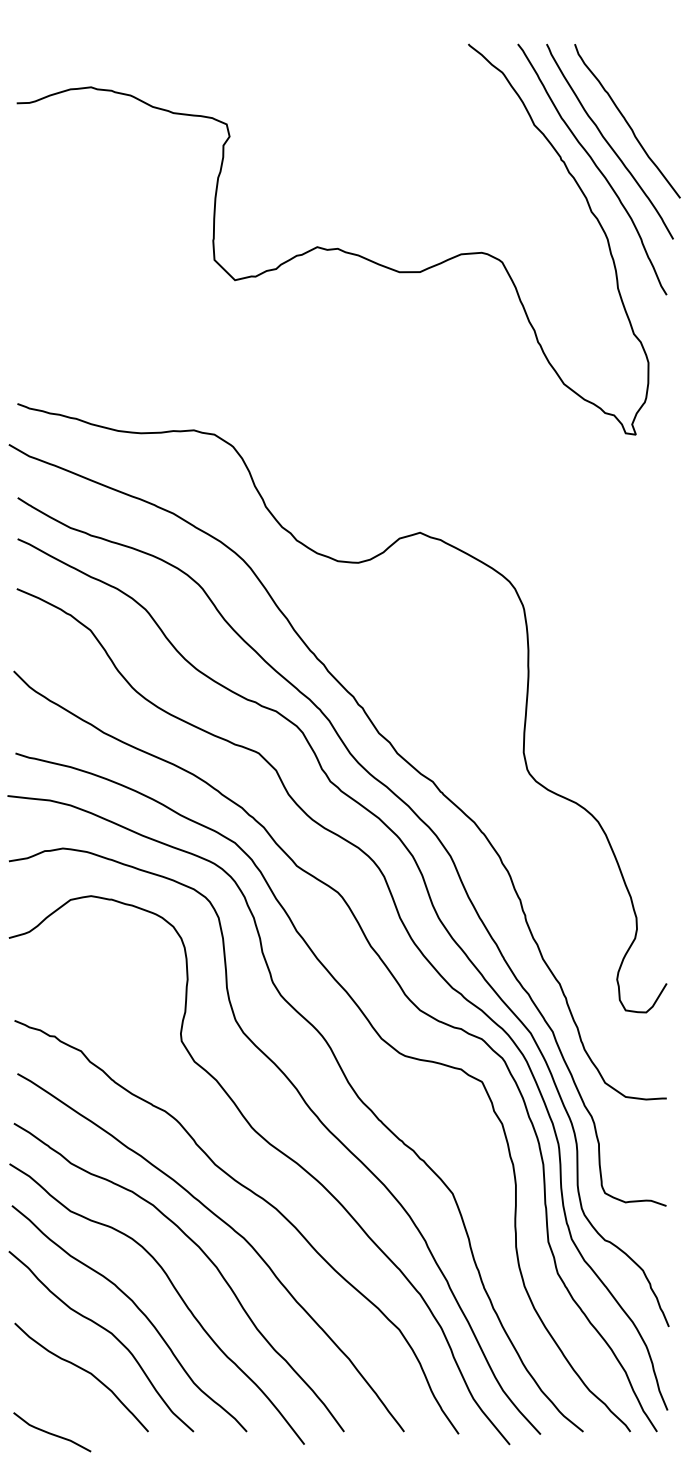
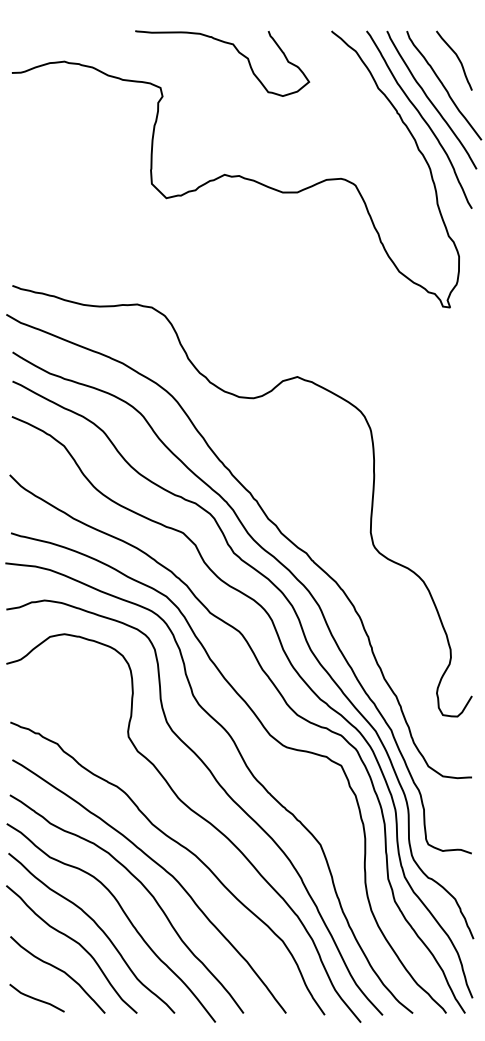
curve: (336, 74) -> (238, 52), added
curve: (645, 81) -> (456, 57), added
curve: (52, 1433) -> (37, 999), moved

